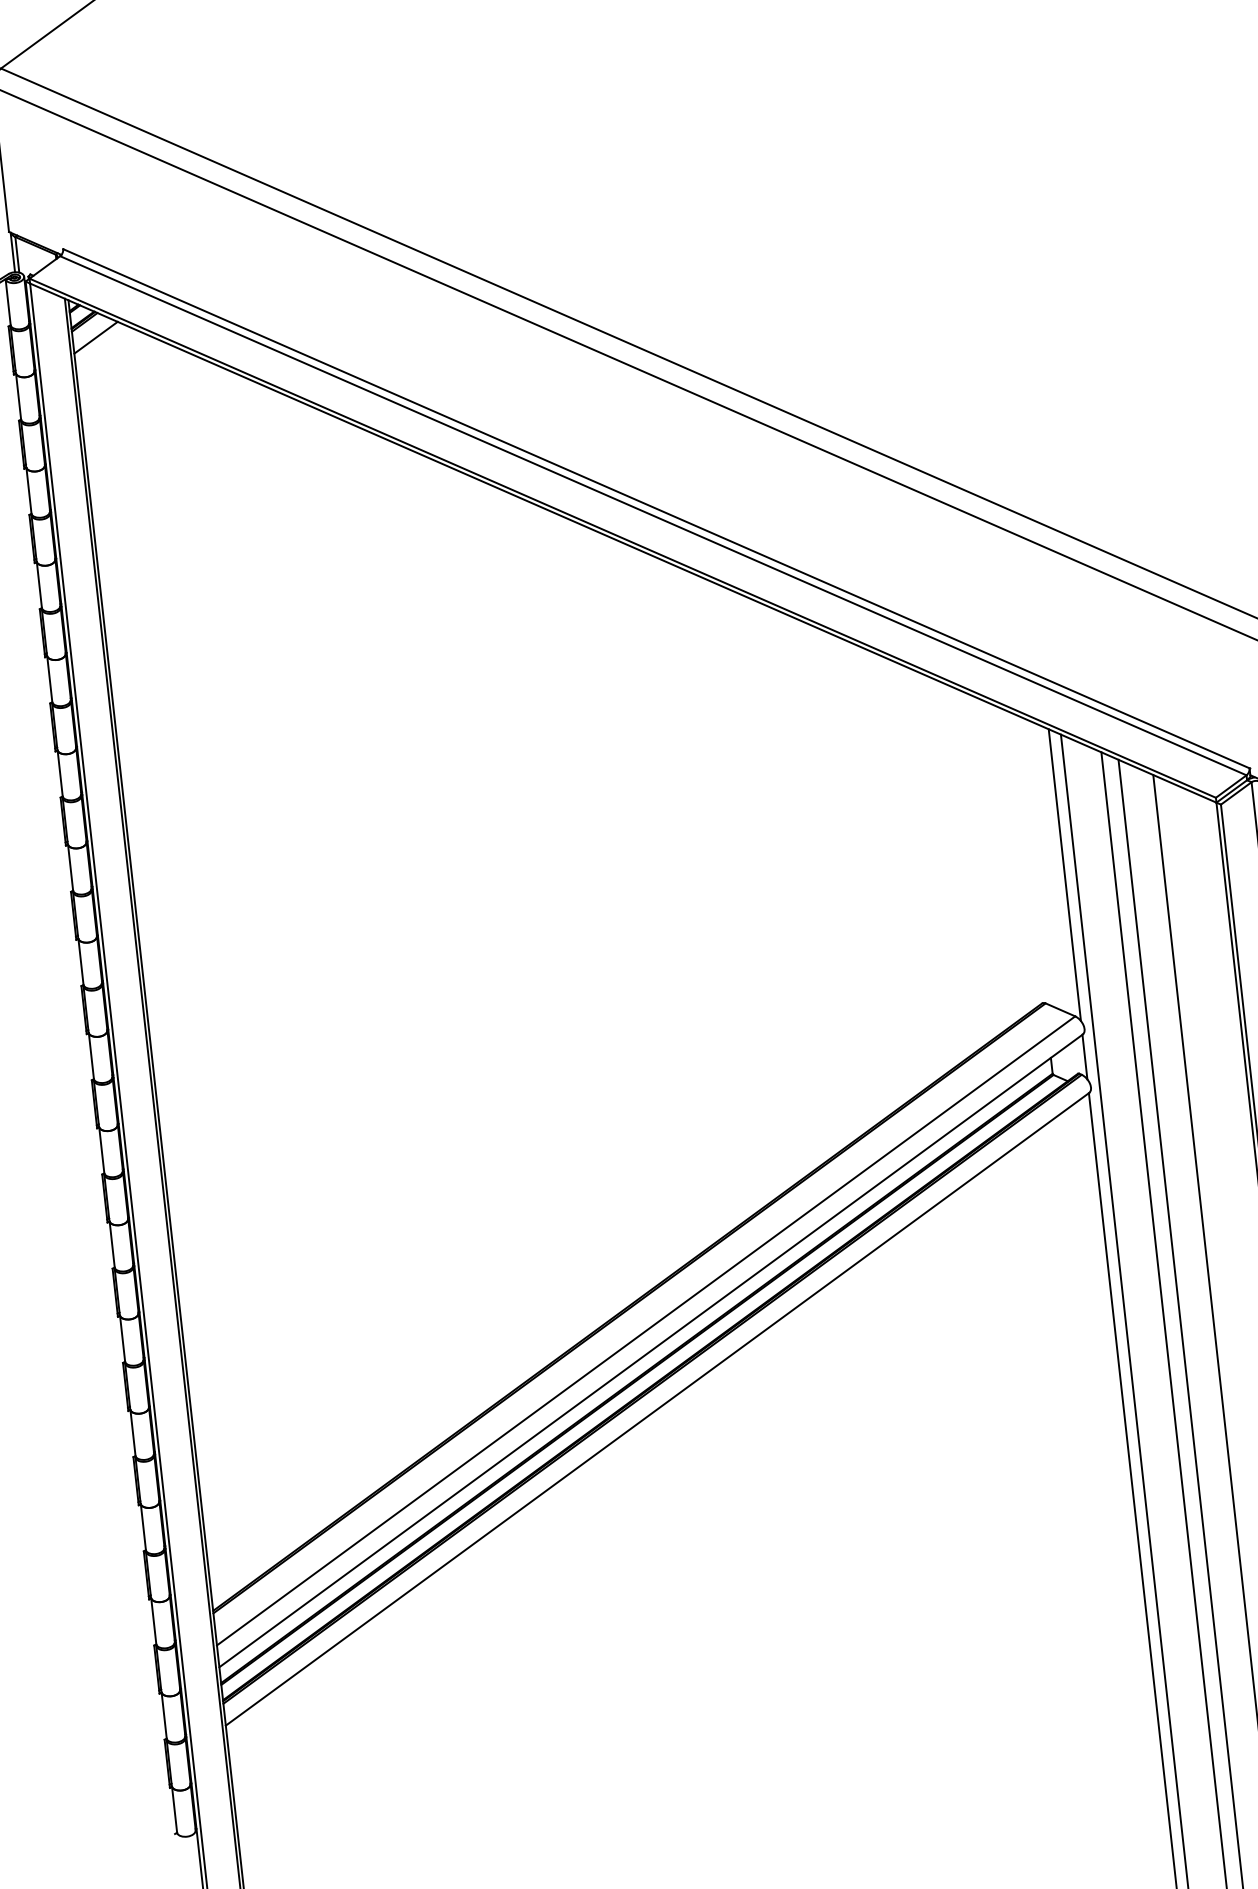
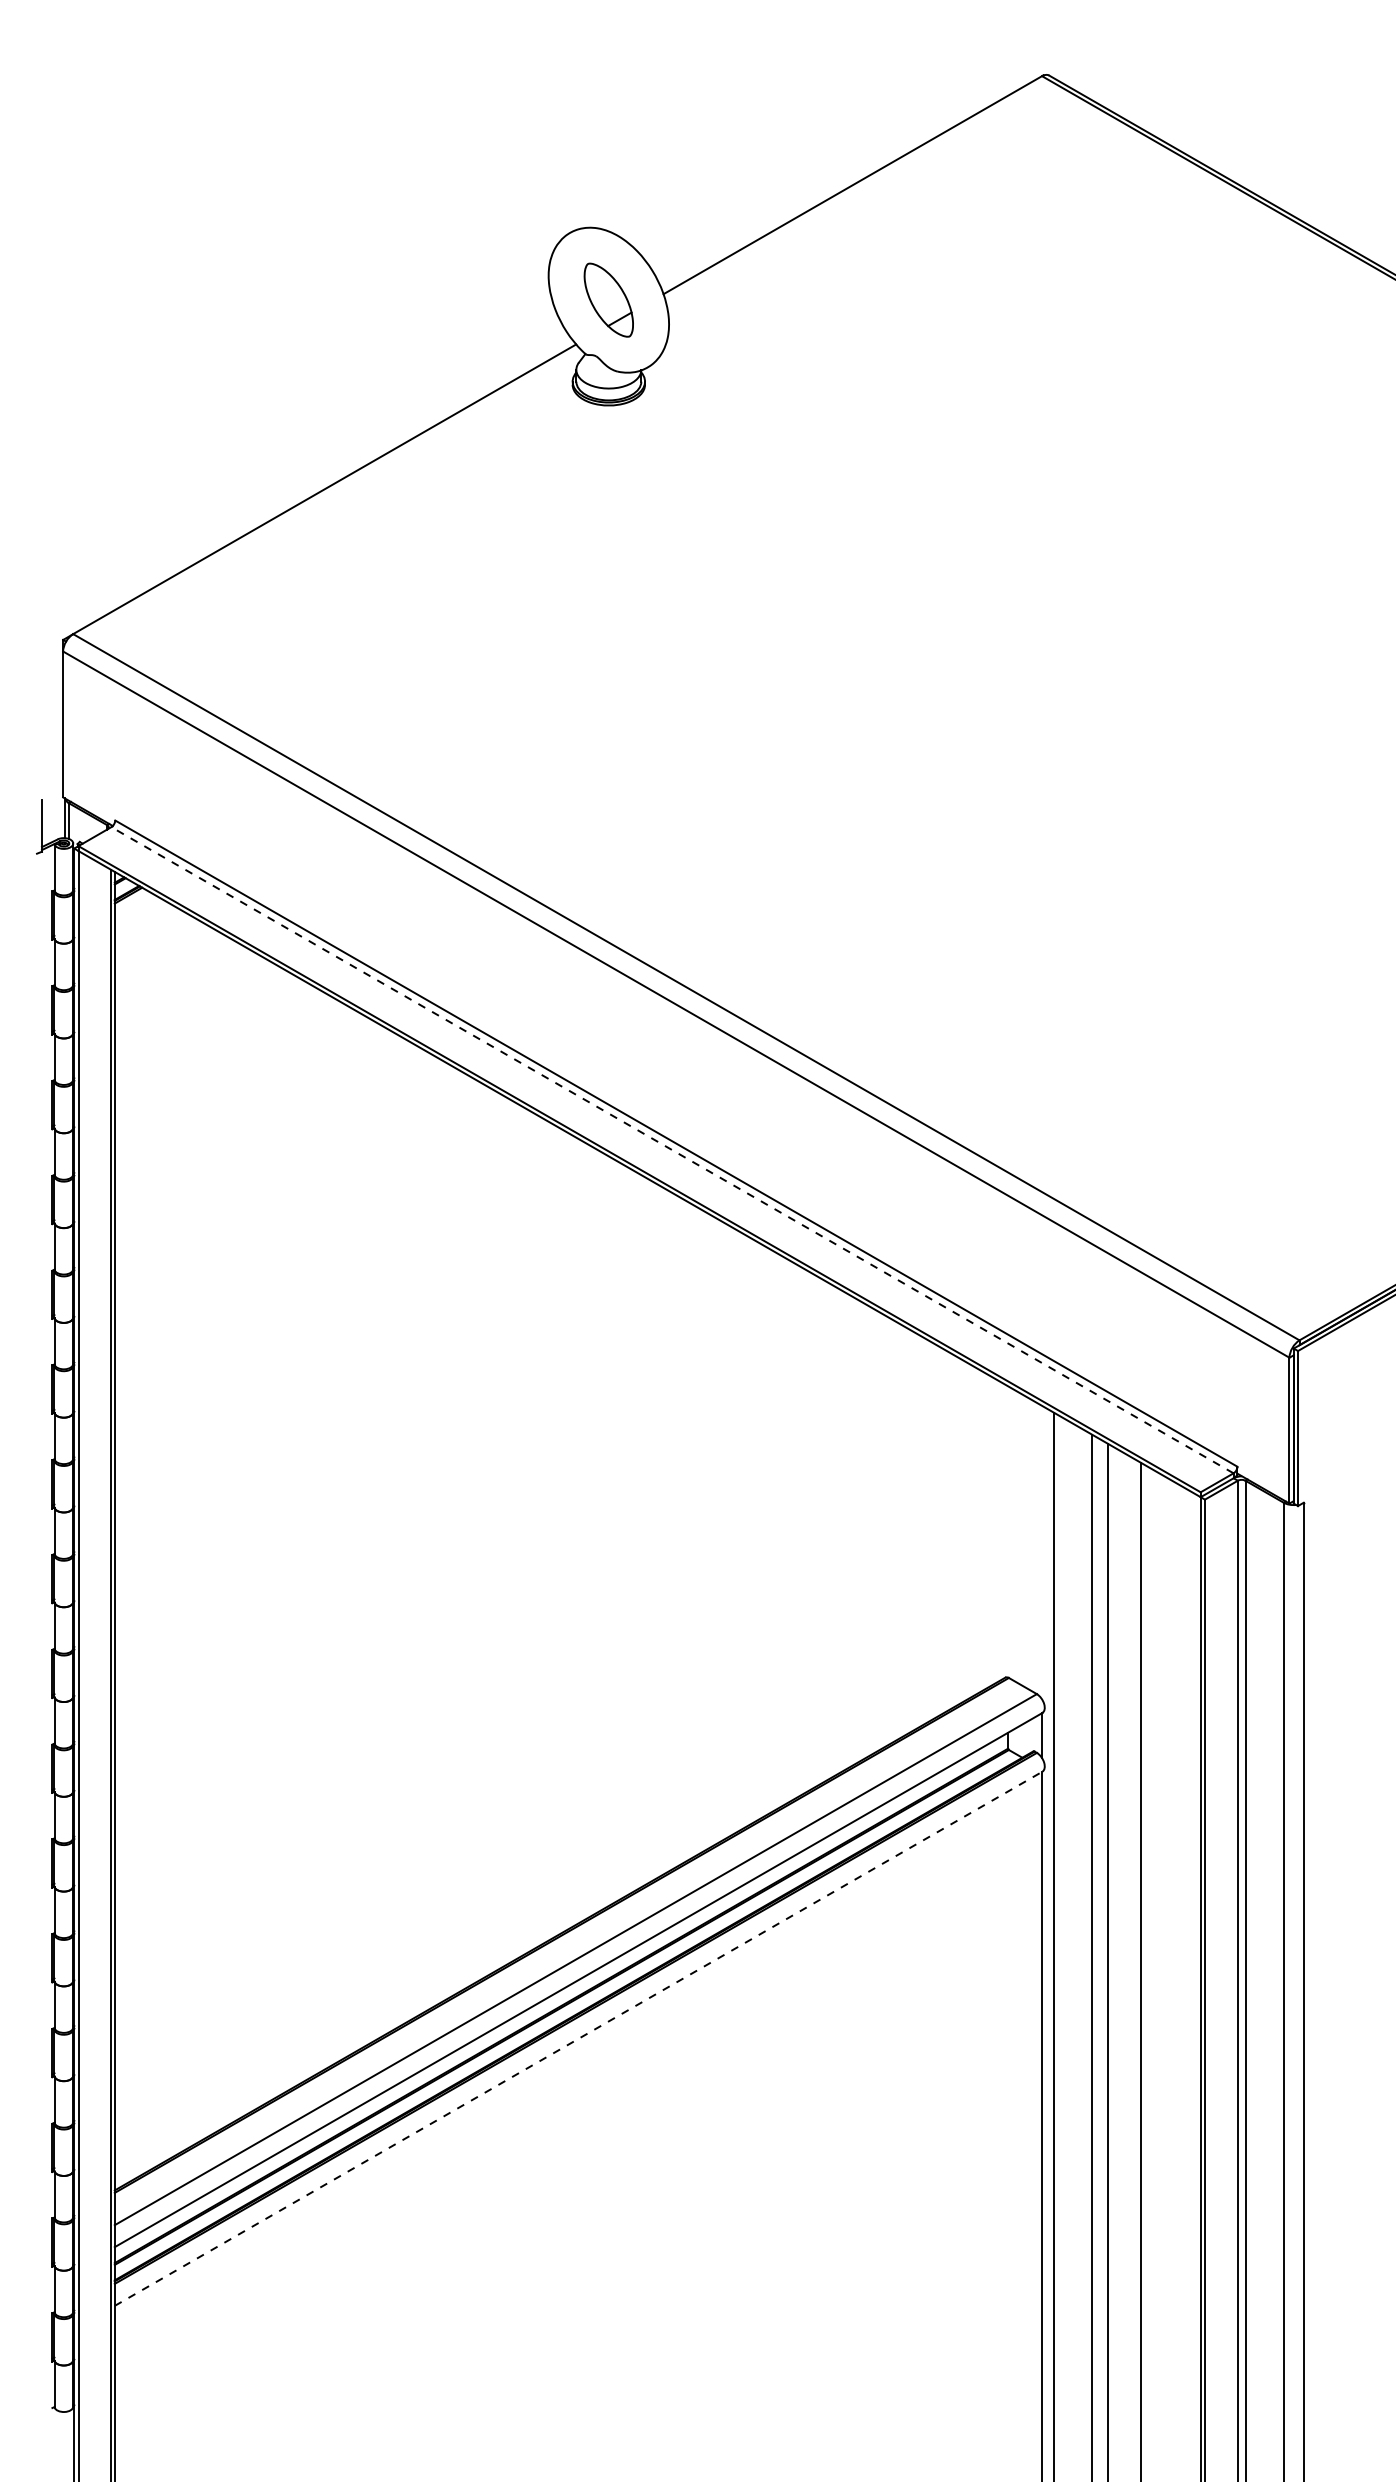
line: (95, 337) -> (137, 911), removed
line: (653, 515) -> (672, 1149), solid -> dashed
line: (1065, 874) -> (1042, 1552), removed
line: (658, 1408) -> (579, 2038), solid -> dashed

